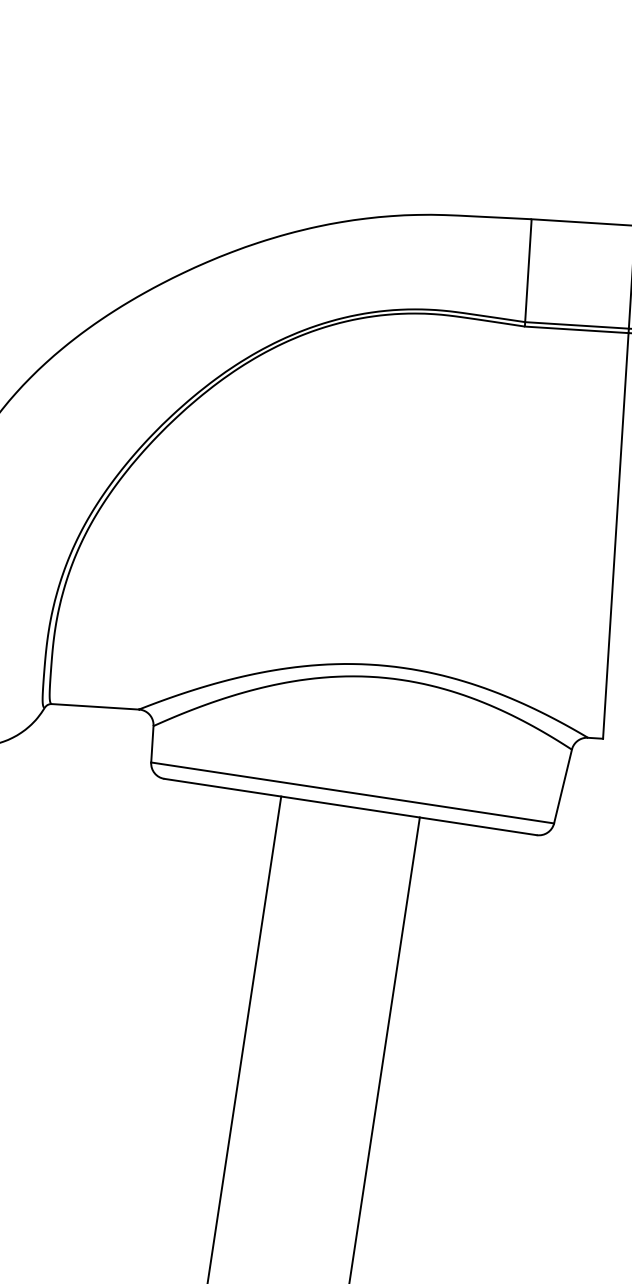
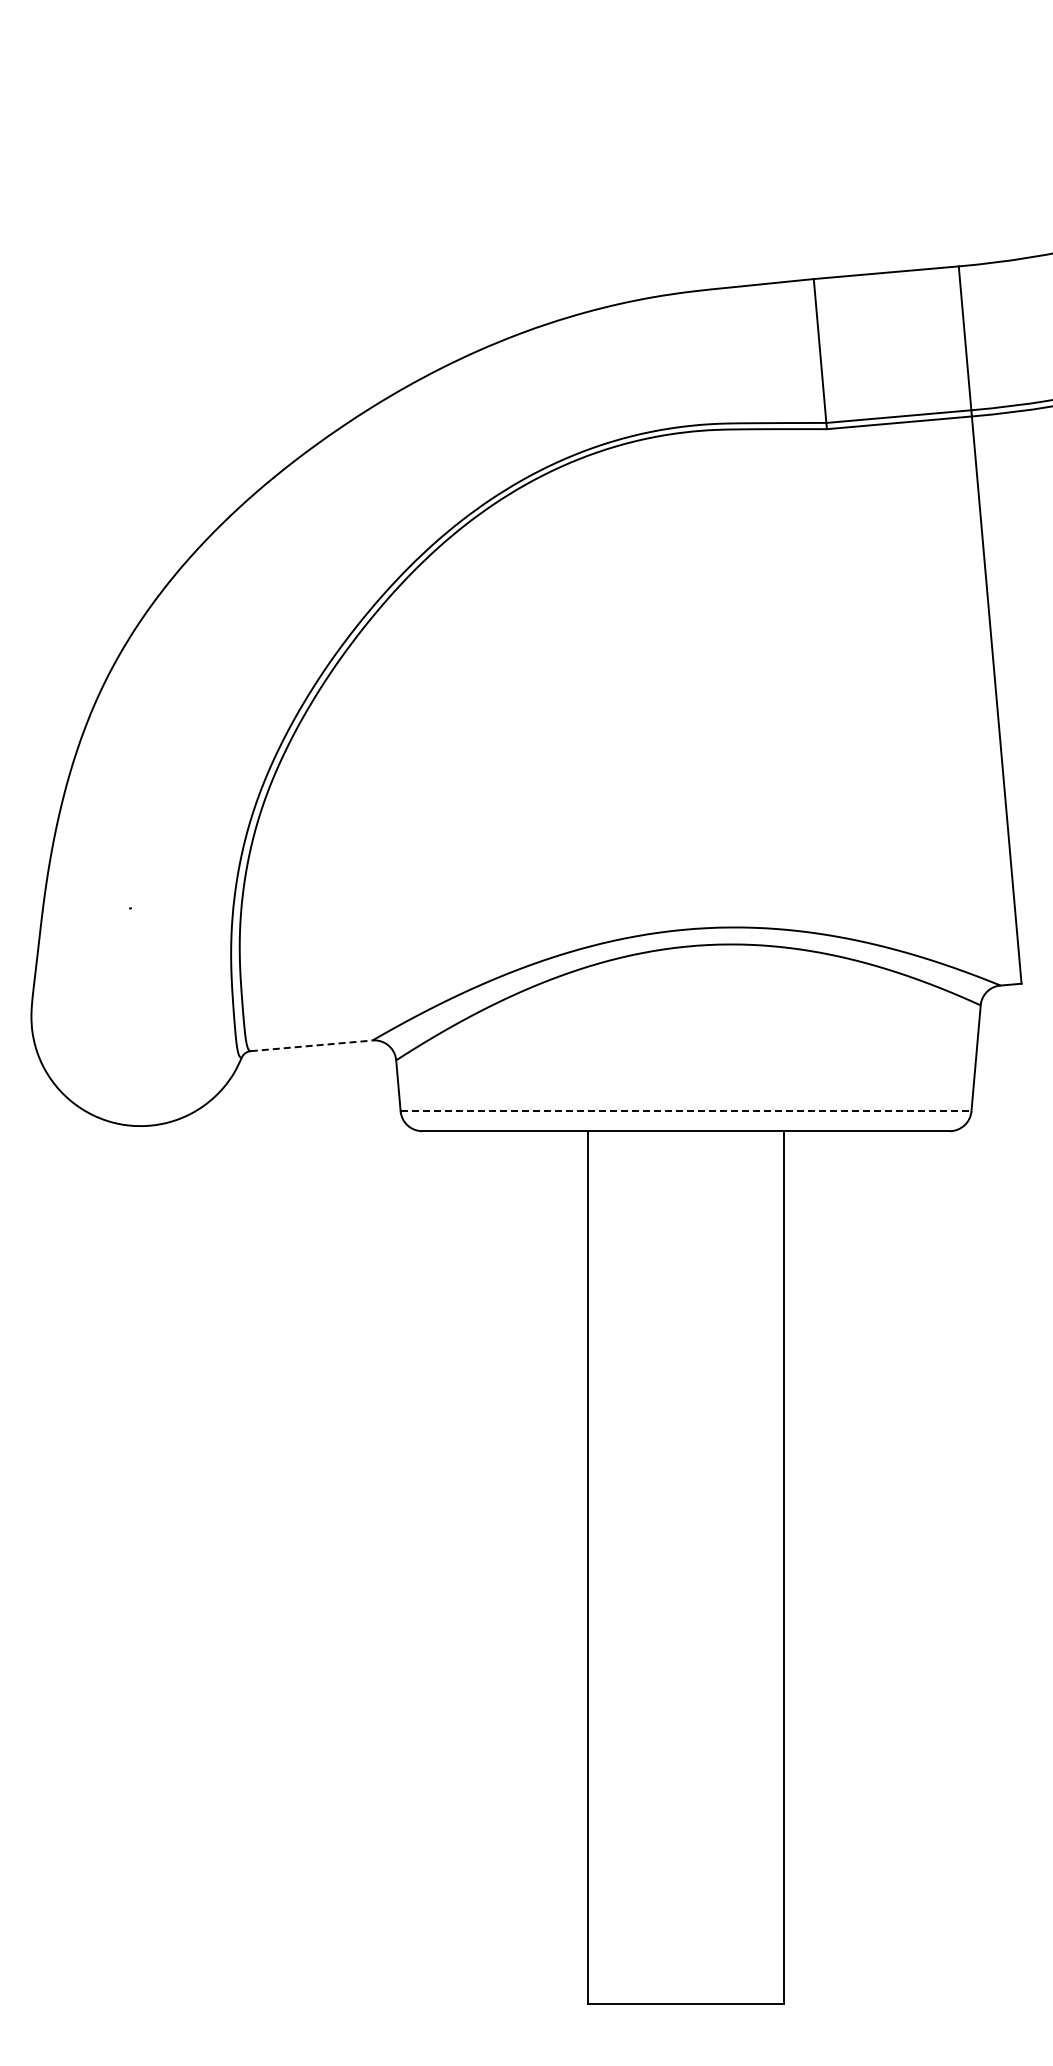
line: (96, 706) -> (312, 1045), solid -> dashed
line: (352, 793) -> (686, 1111), solid -> dashed

